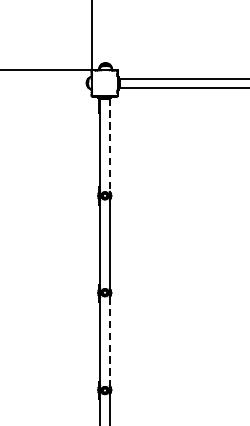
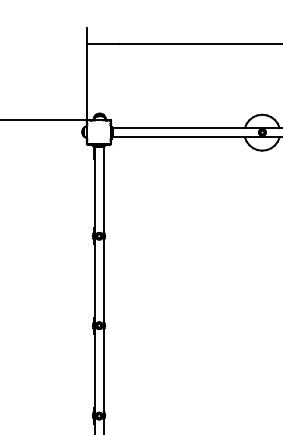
line: (109, 145) -> (103, 189), dashed -> solid
line: (109, 342) -> (103, 371), dashed -> solid

